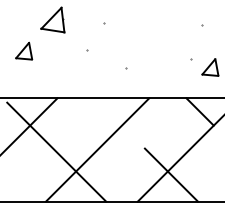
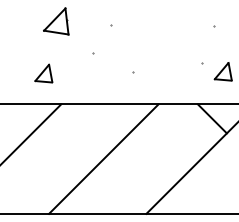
part: (24, 50) -> (44, 72), moved
line: (56, 151) -> (60, 160), removed
line: (170, 174) -> (180, 185), removed

